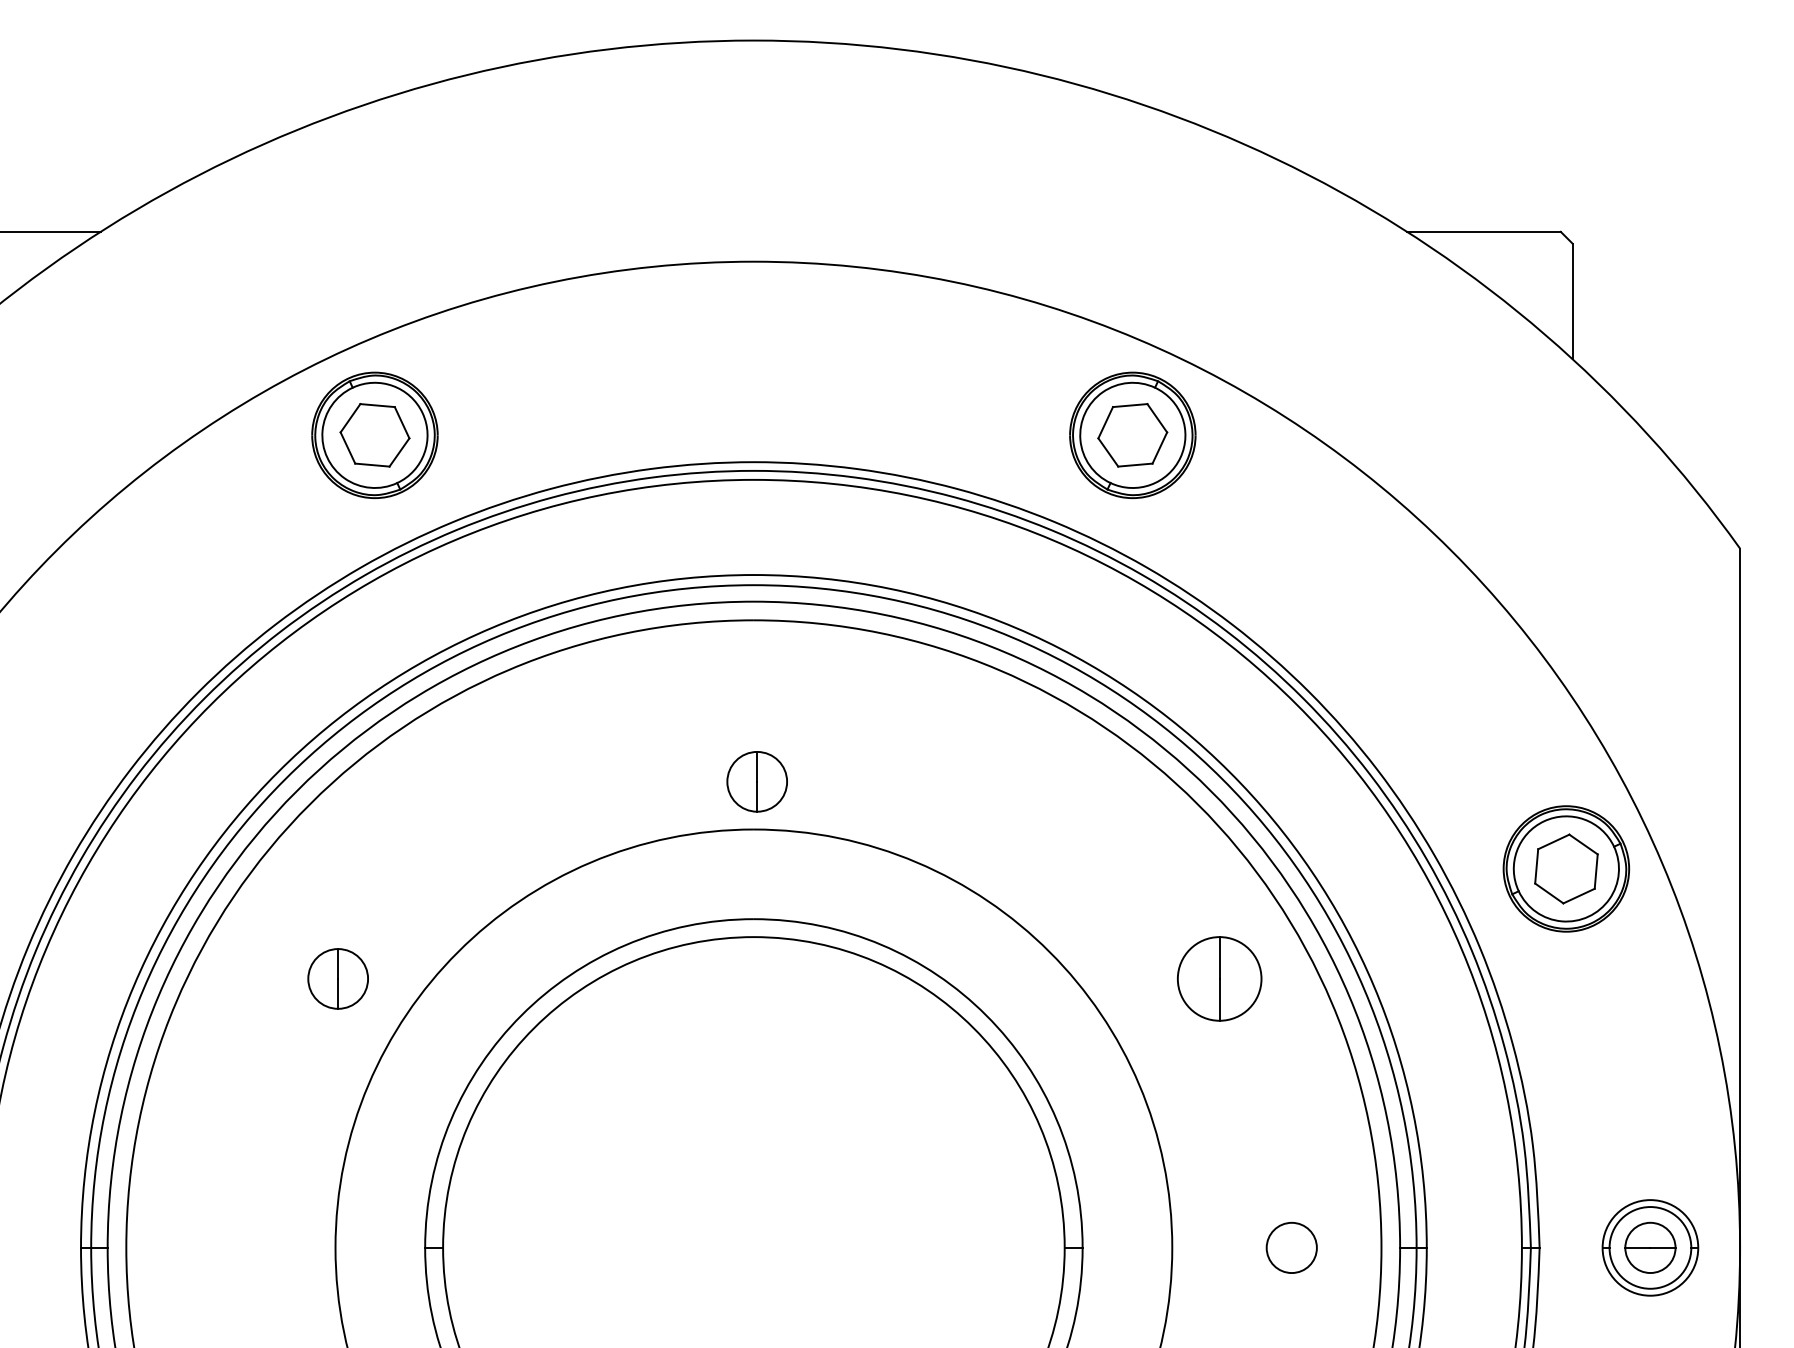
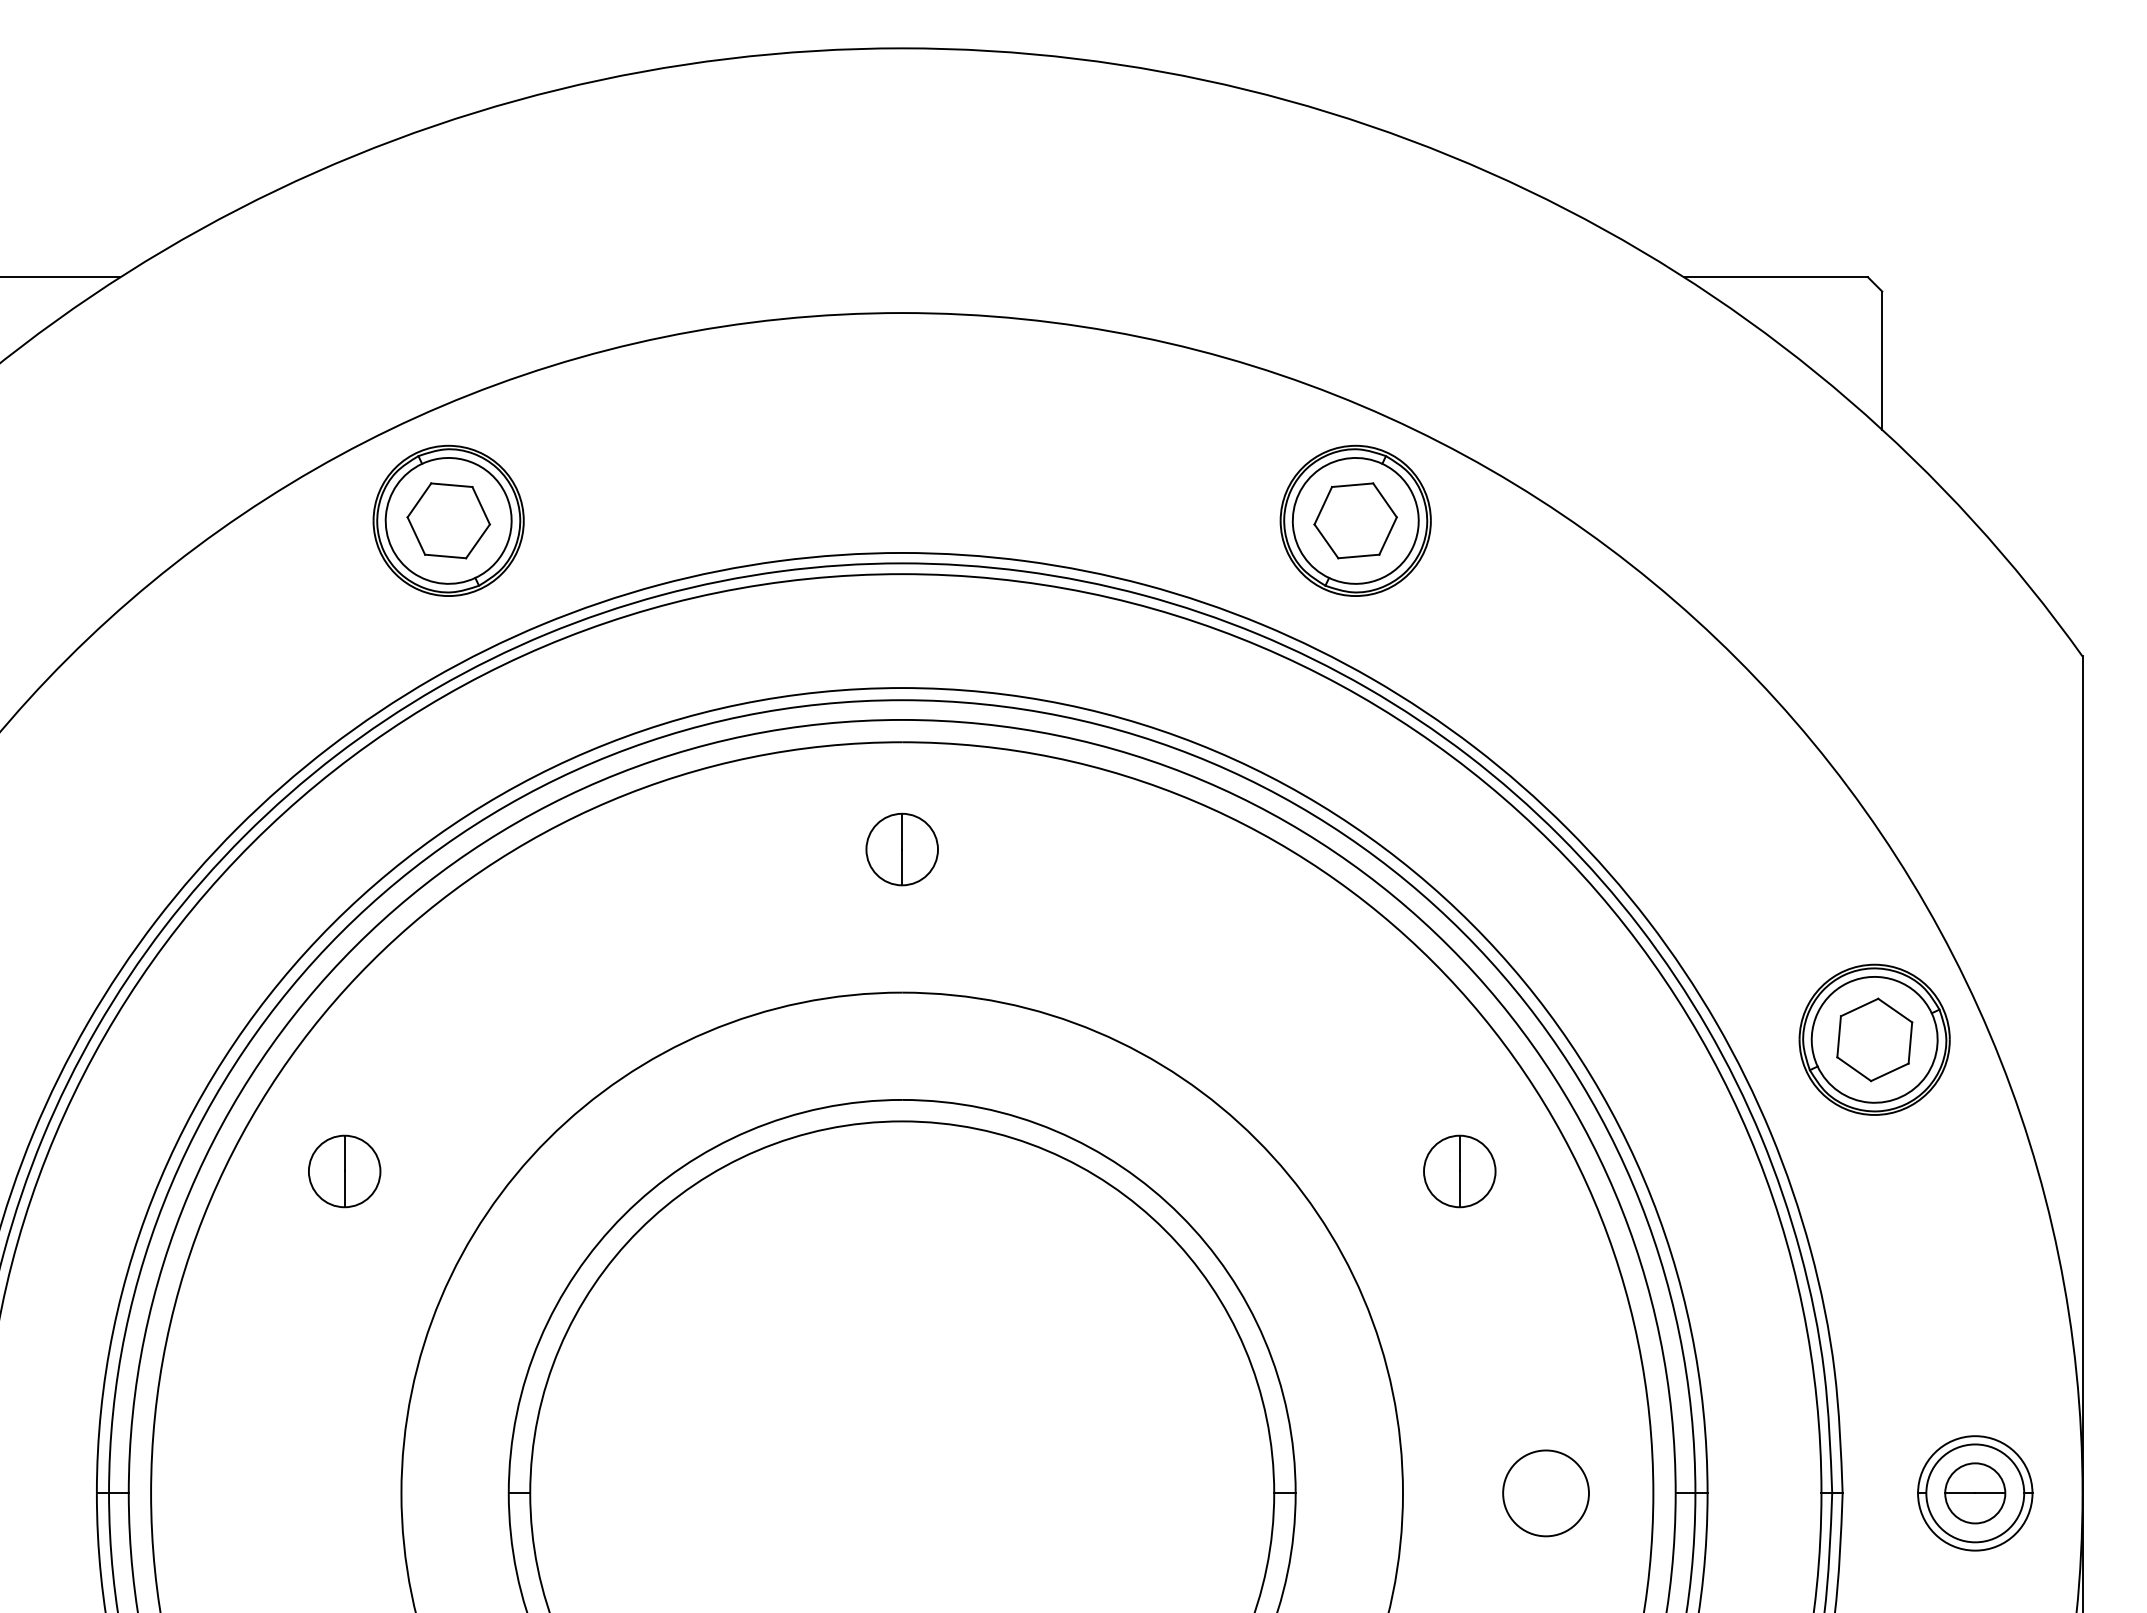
part: (756, 781) -> (901, 849), moved
part: (338, 978) -> (344, 1171), moved
part: (1219, 978) -> (1459, 1171), size x0.71
circle: (1291, 1247) -> (1545, 1493), size x1.43

